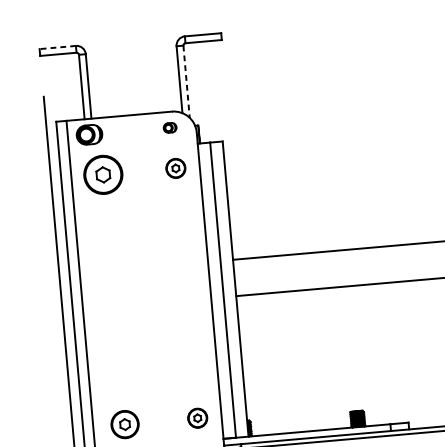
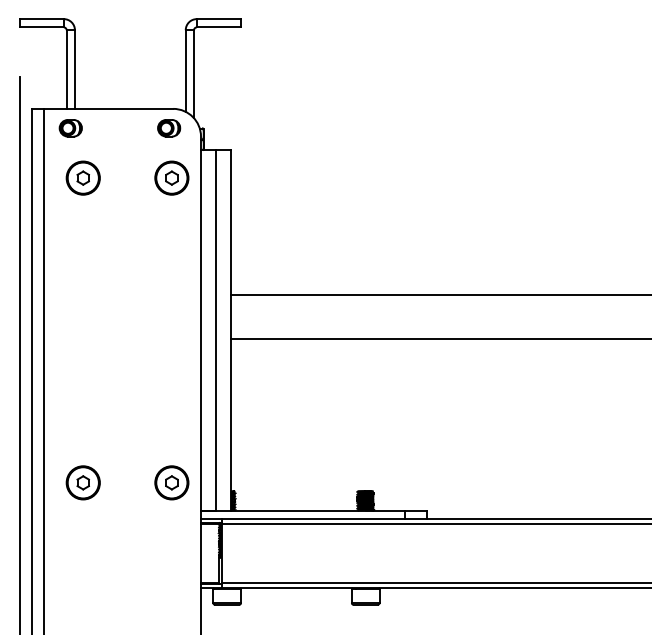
line: (57, 47) -> (41, 19), dashed -> solid
line: (186, 81) -> (194, 74), dashed -> solid
part: (170, 127) -> (169, 128), size x1.43
part: (89, 135) -> (70, 128), size x0.71
part: (175, 167) -> (171, 177), size x1.43
part: (102, 174) -> (82, 177), size x0.71
part: (197, 417) -> (171, 482), size x1.43

